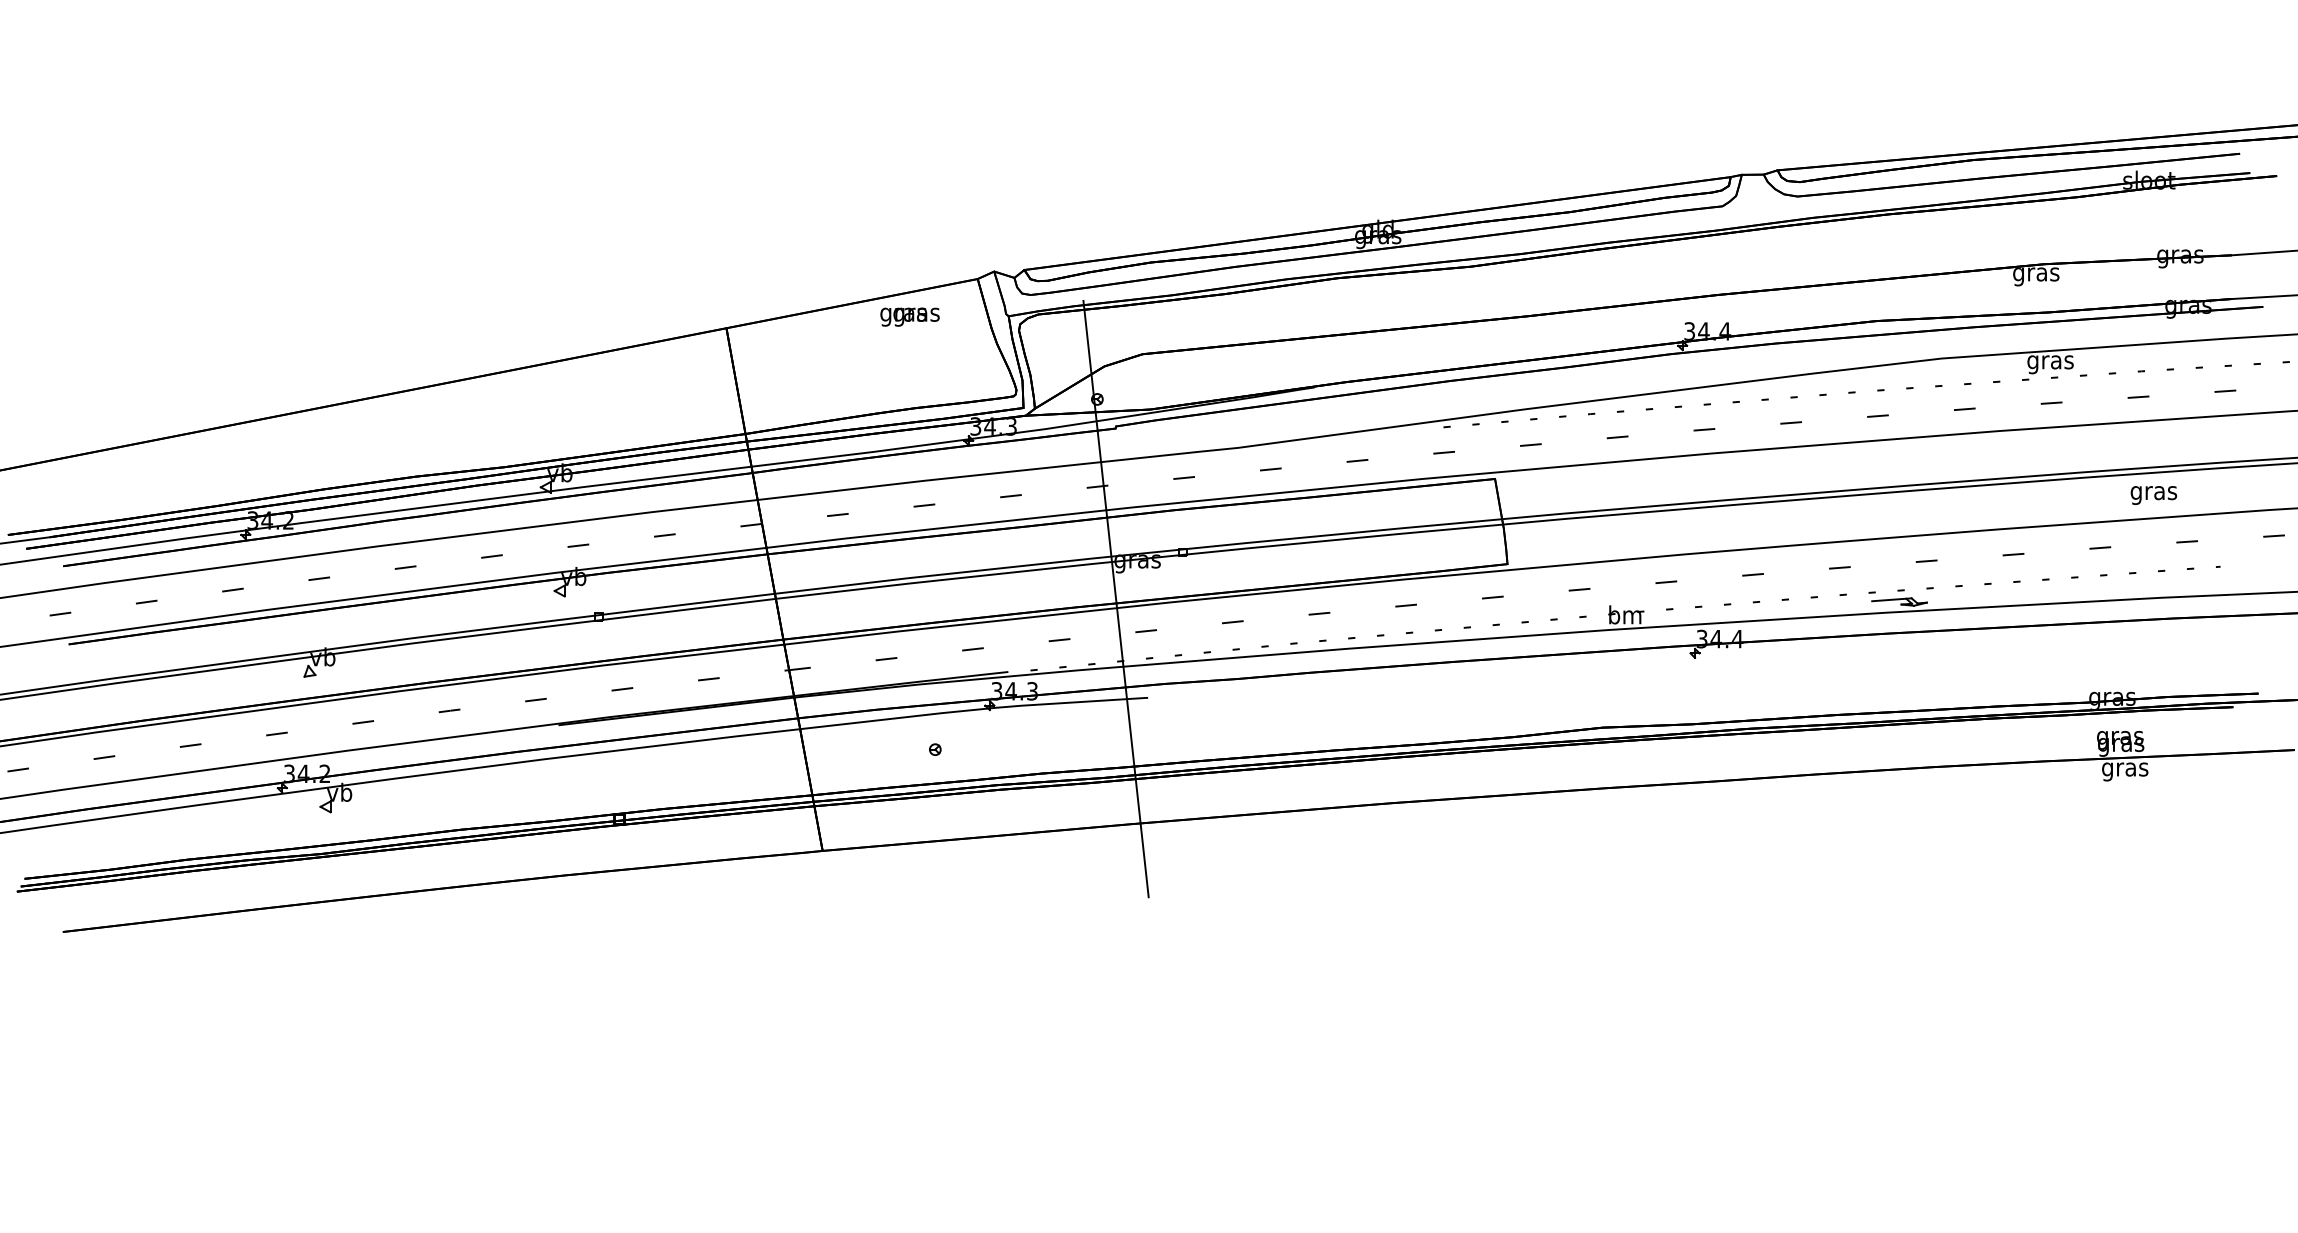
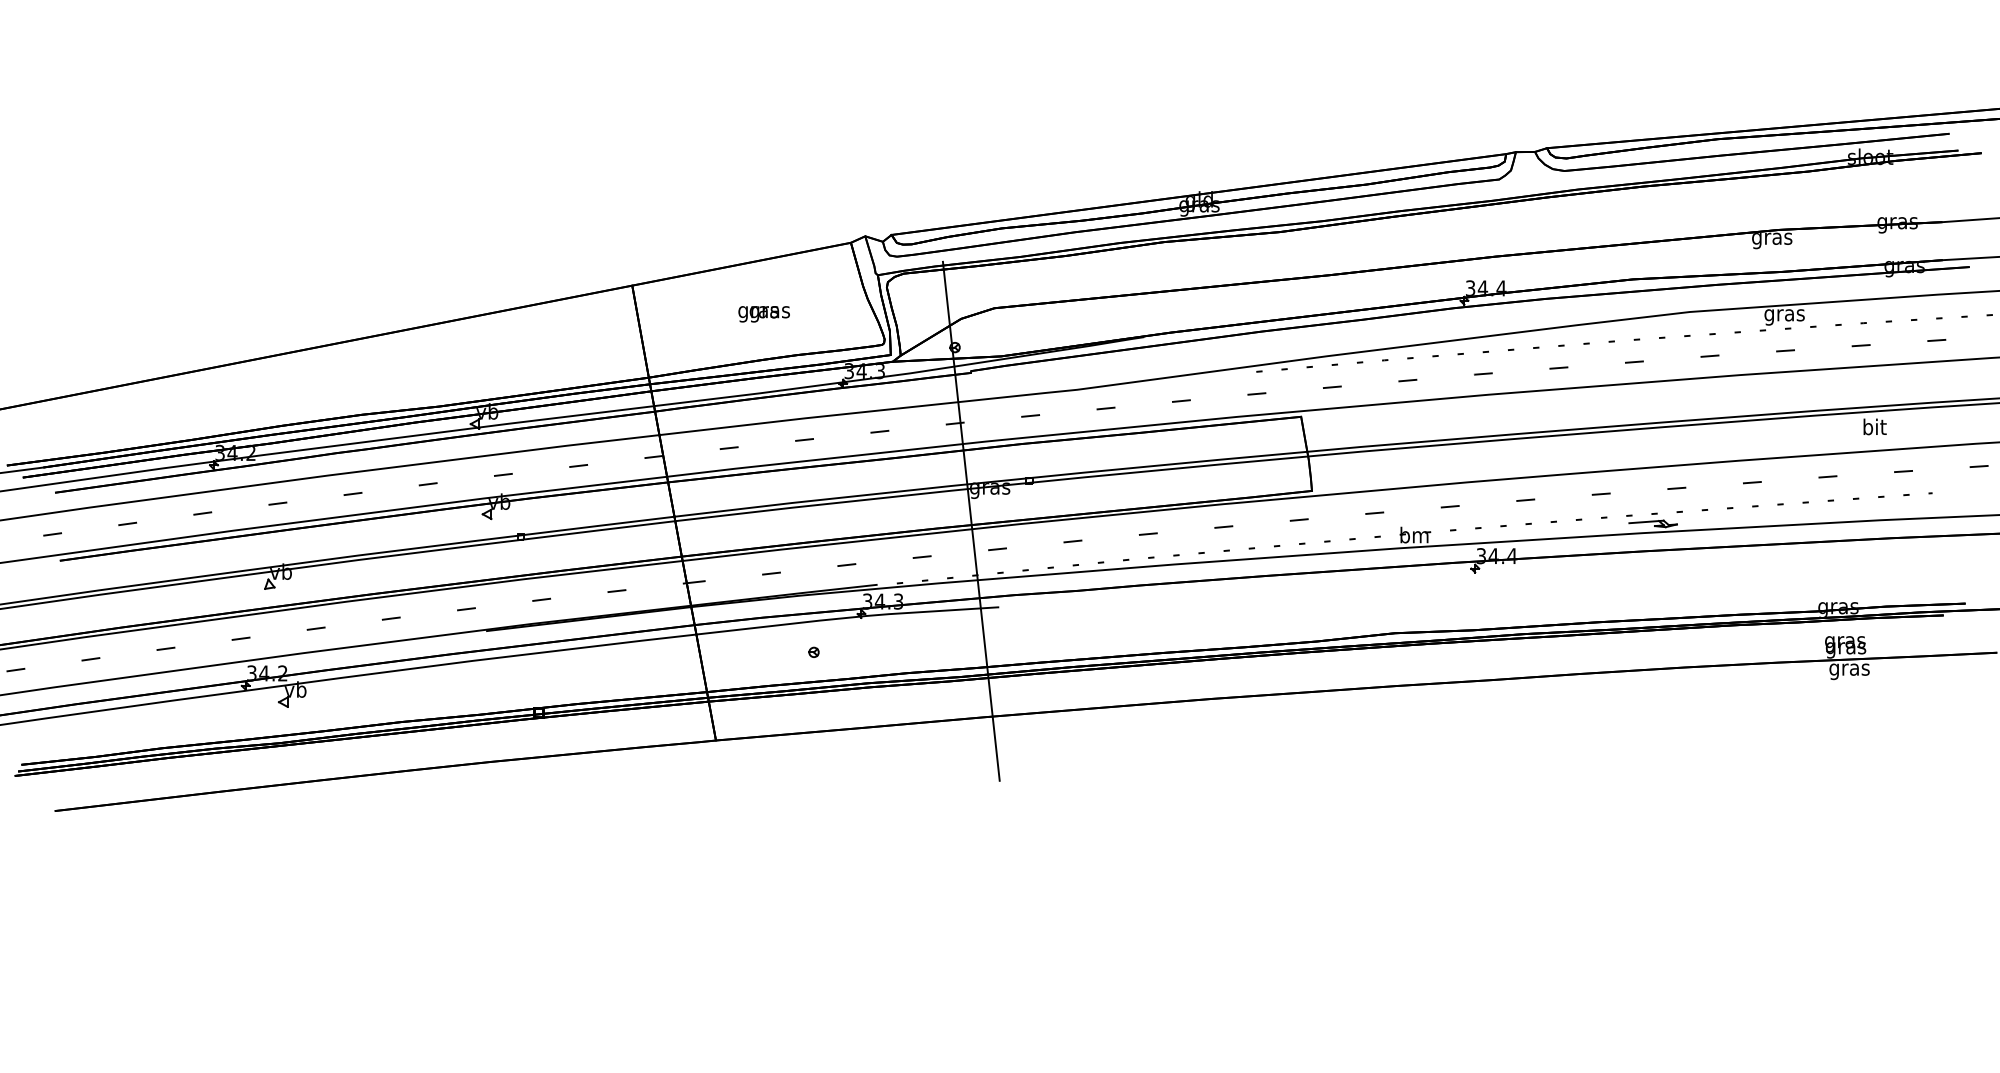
text: (909, 316) -> (763, 313), moved
text: (2153, 492) -> (1874, 428), gras -> bit

